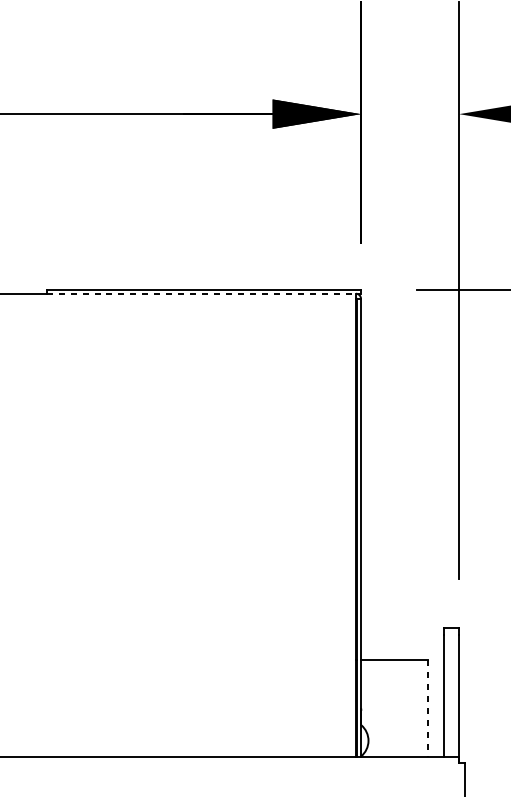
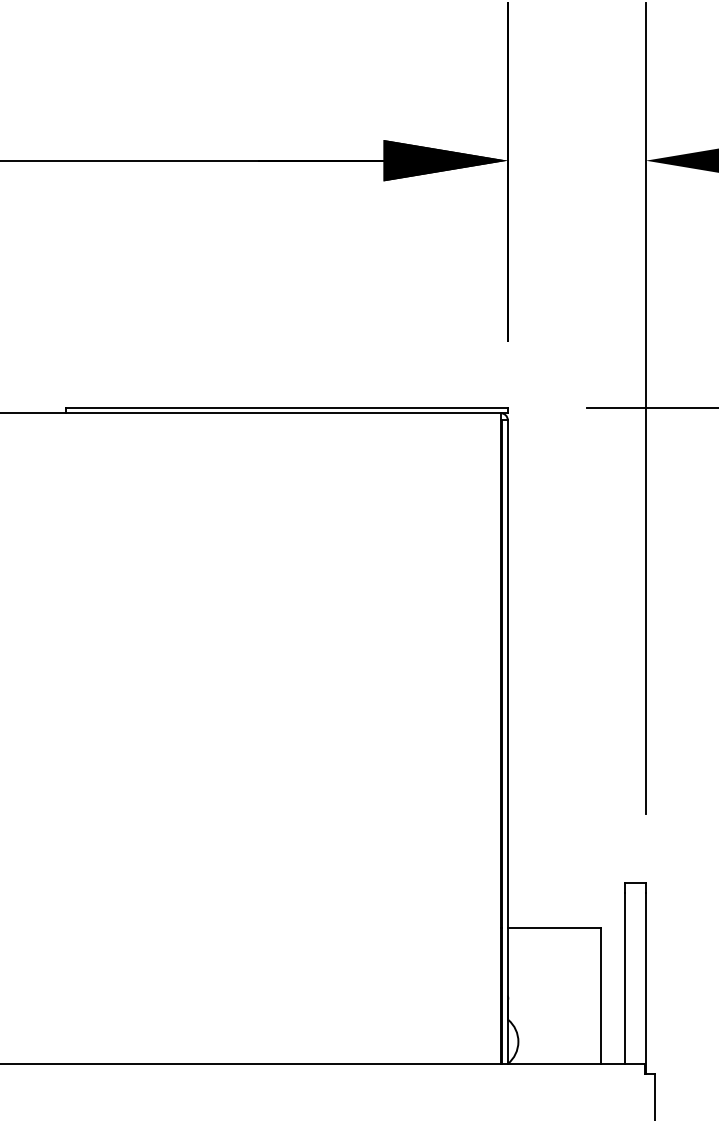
line: (204, 293) -> (287, 413), dashed -> solid
line: (427, 707) -> (601, 995), dashed -> solid

